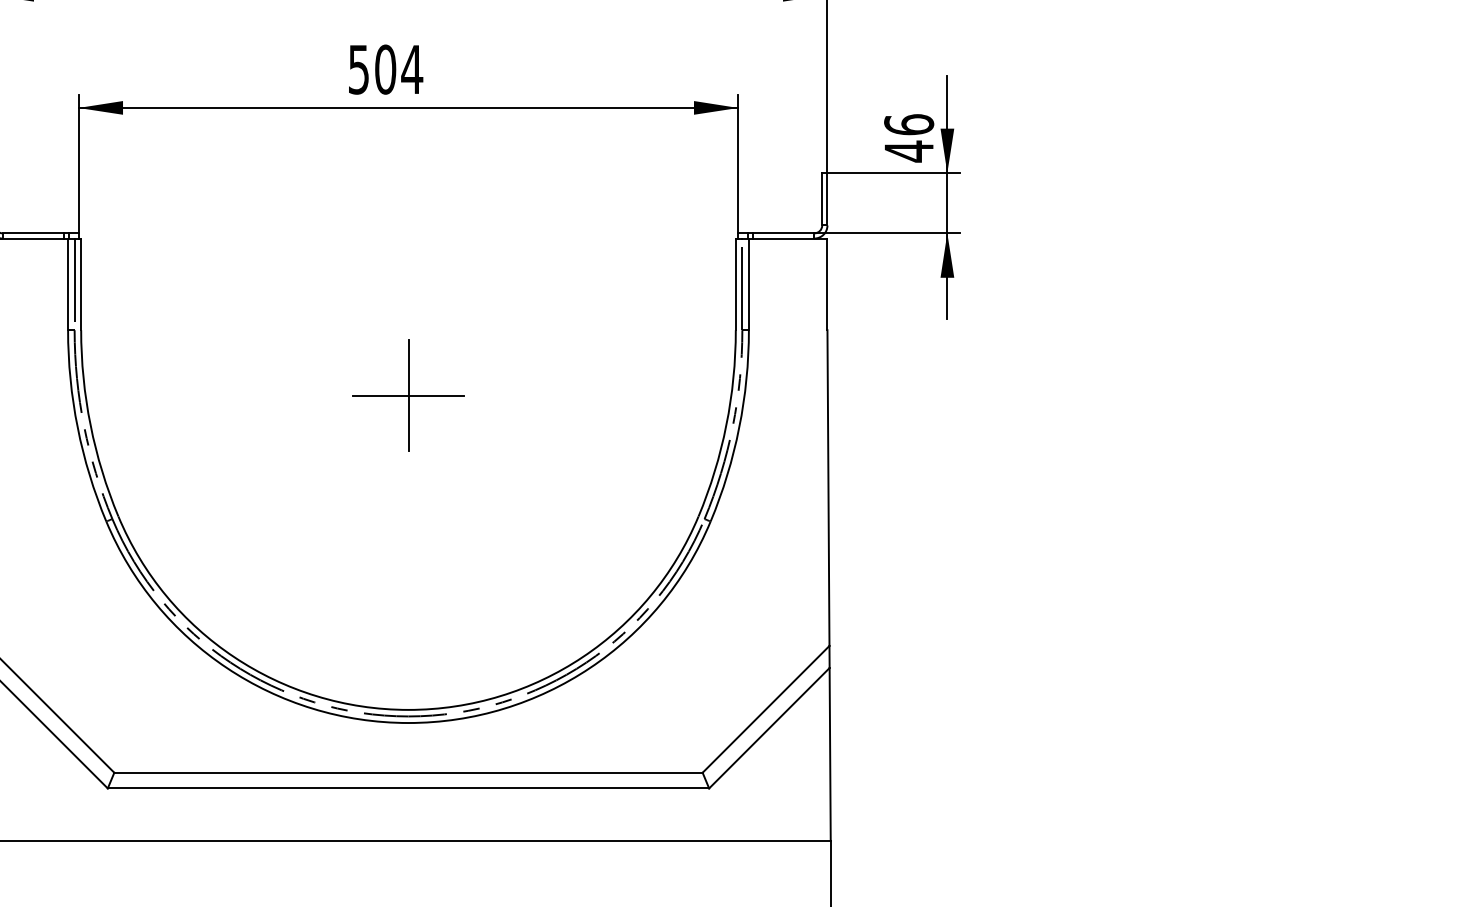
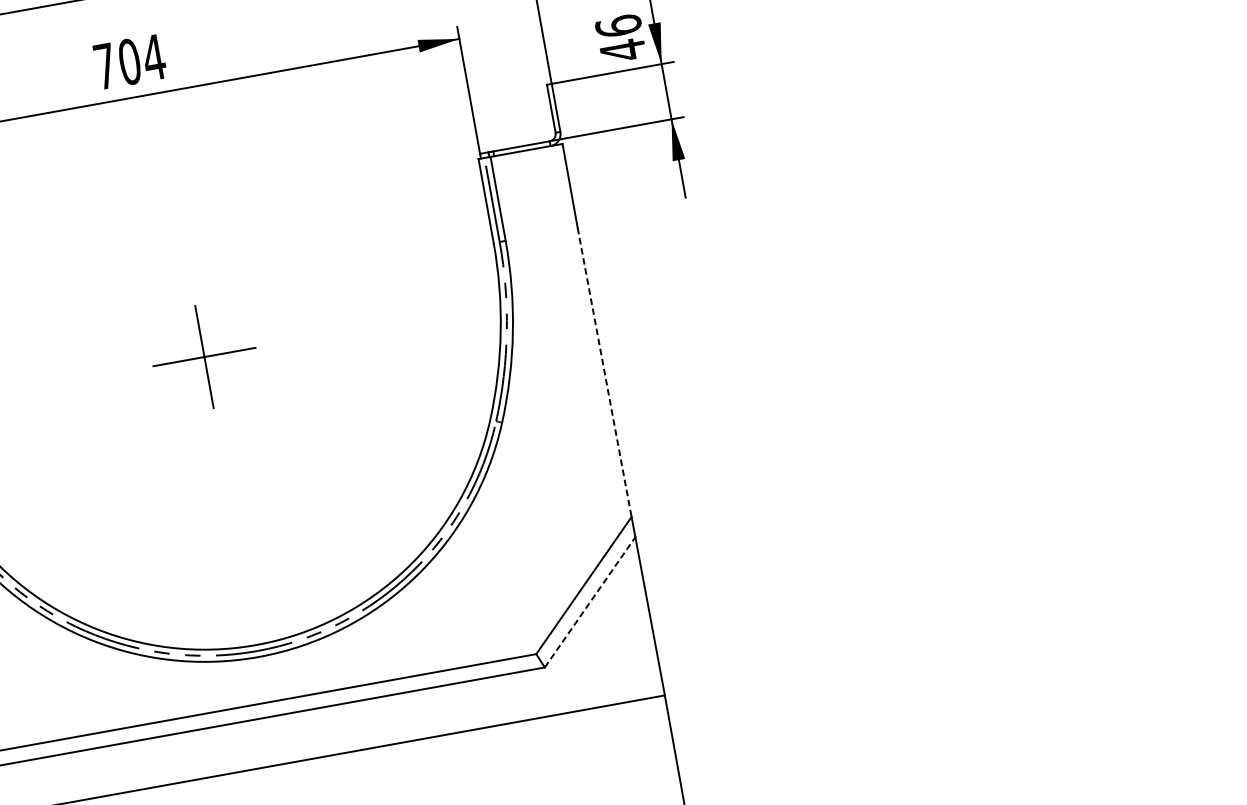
text: (358, 69) -> (104, 66), 504 -> 704
line: (828, 488) -> (604, 372), solid -> dashed
line: (769, 727) -> (590, 601), solid -> dashed

